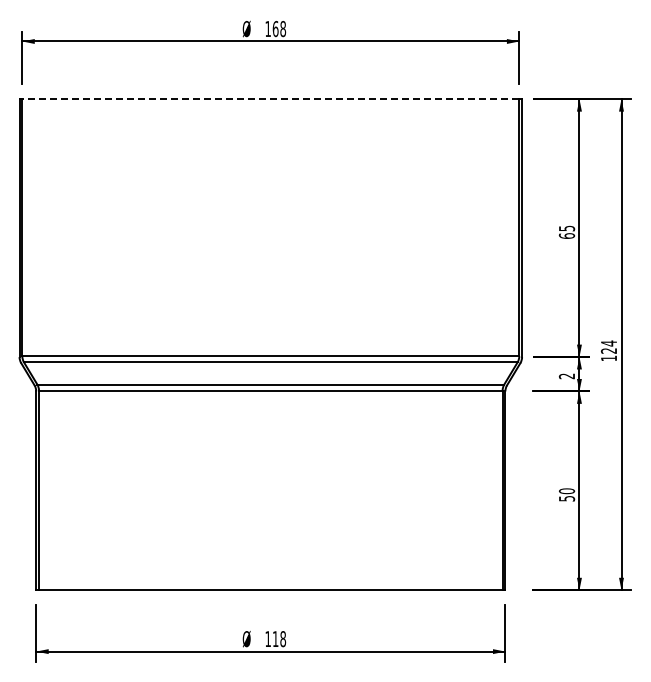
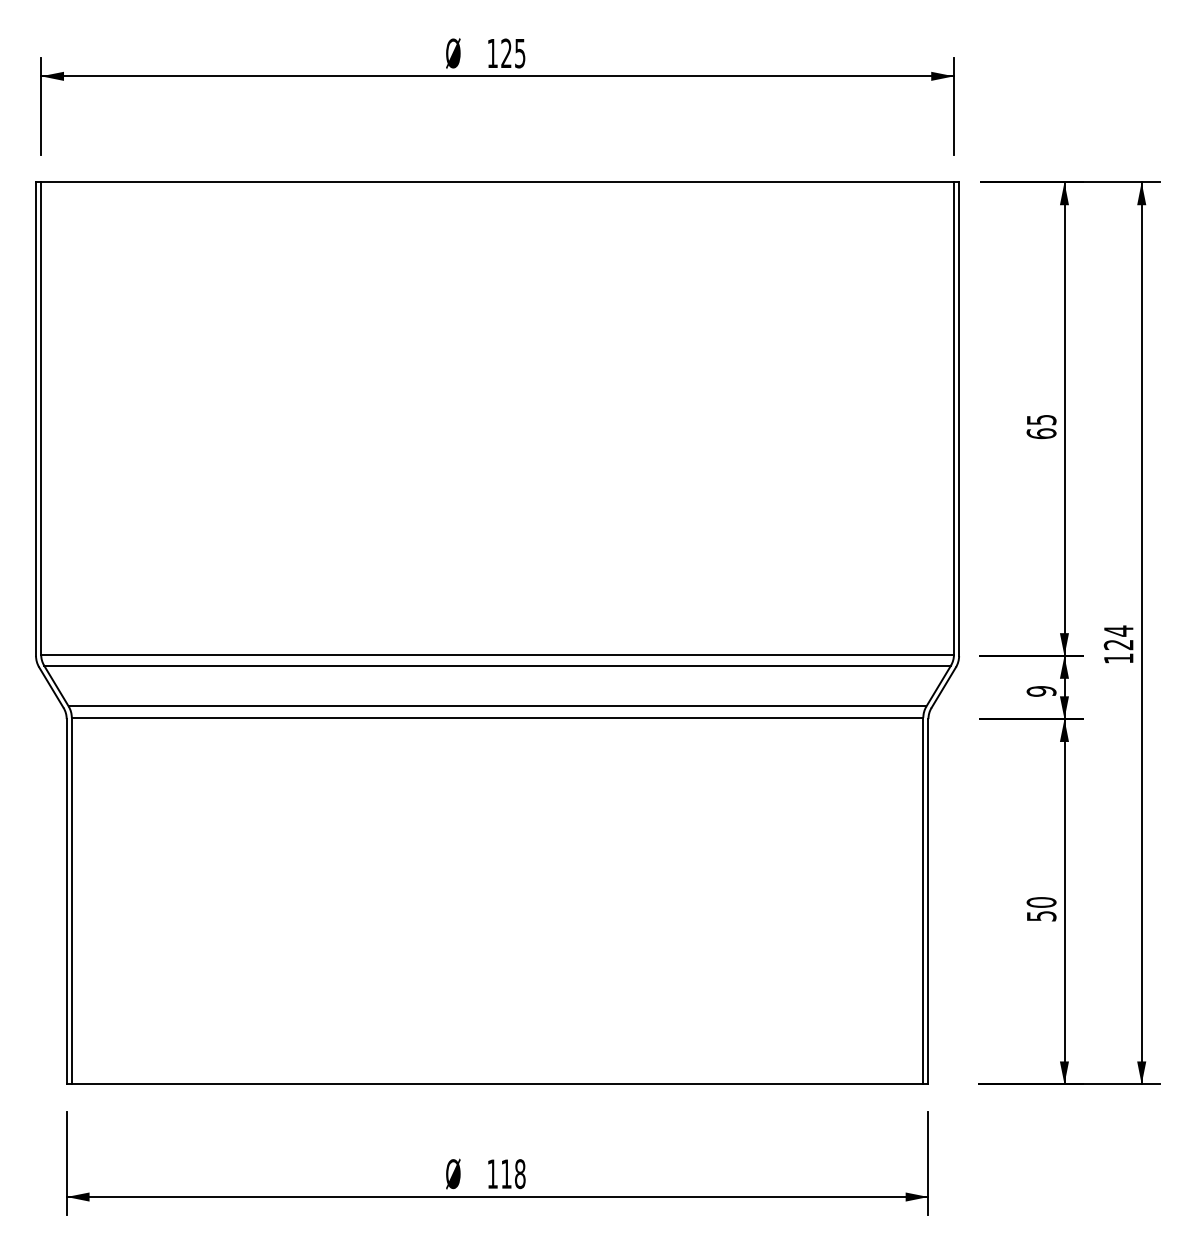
text: (279, 28) -> (513, 52), 168 -> 125
line: (270, 99) -> (496, 182), dashed -> solid
text: (567, 376) -> (1042, 691), 2 -> 9

